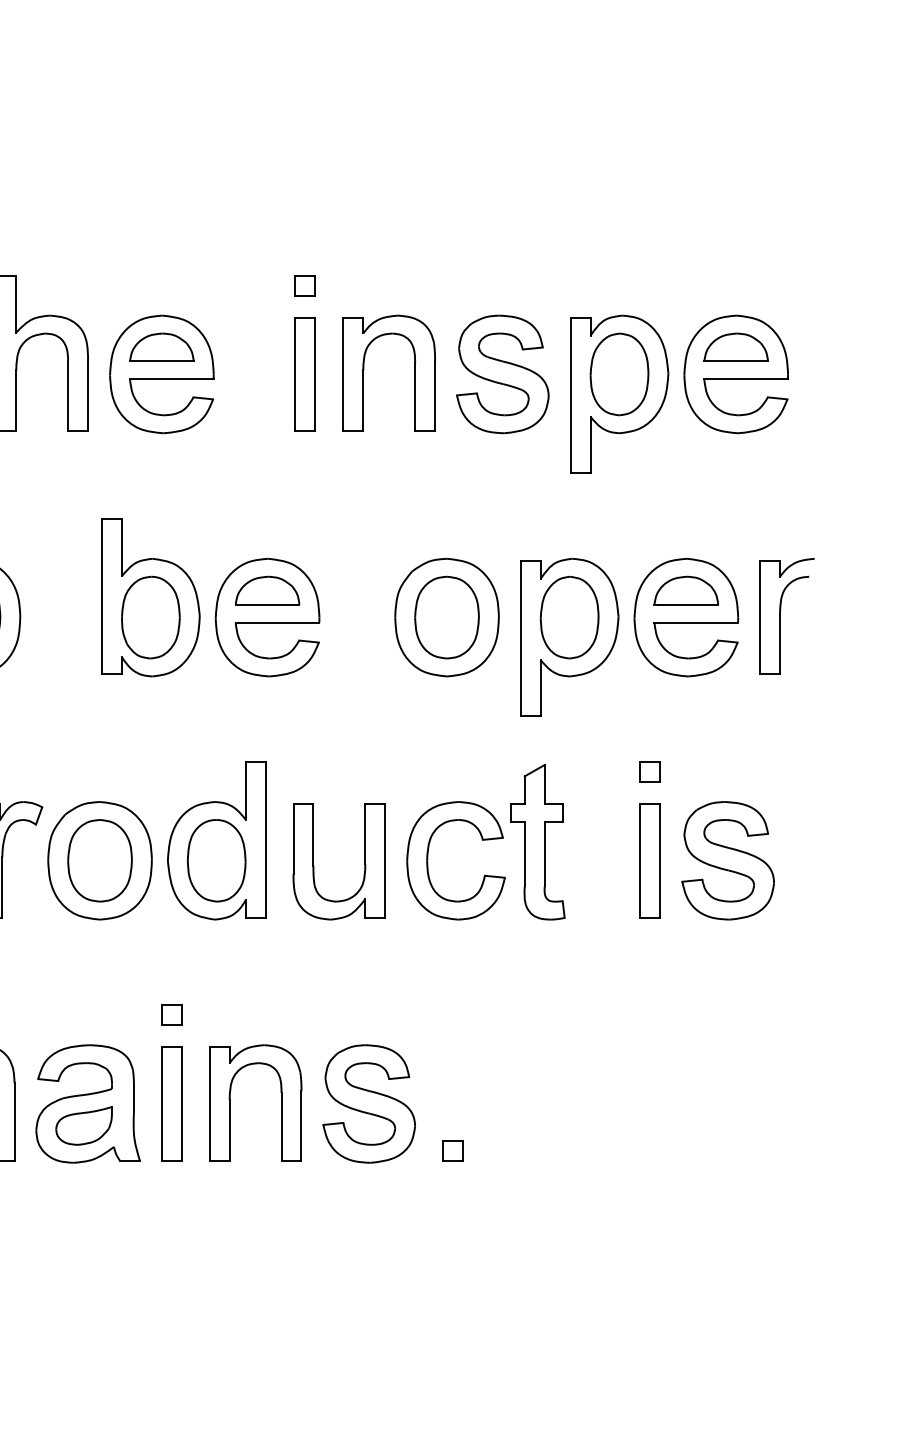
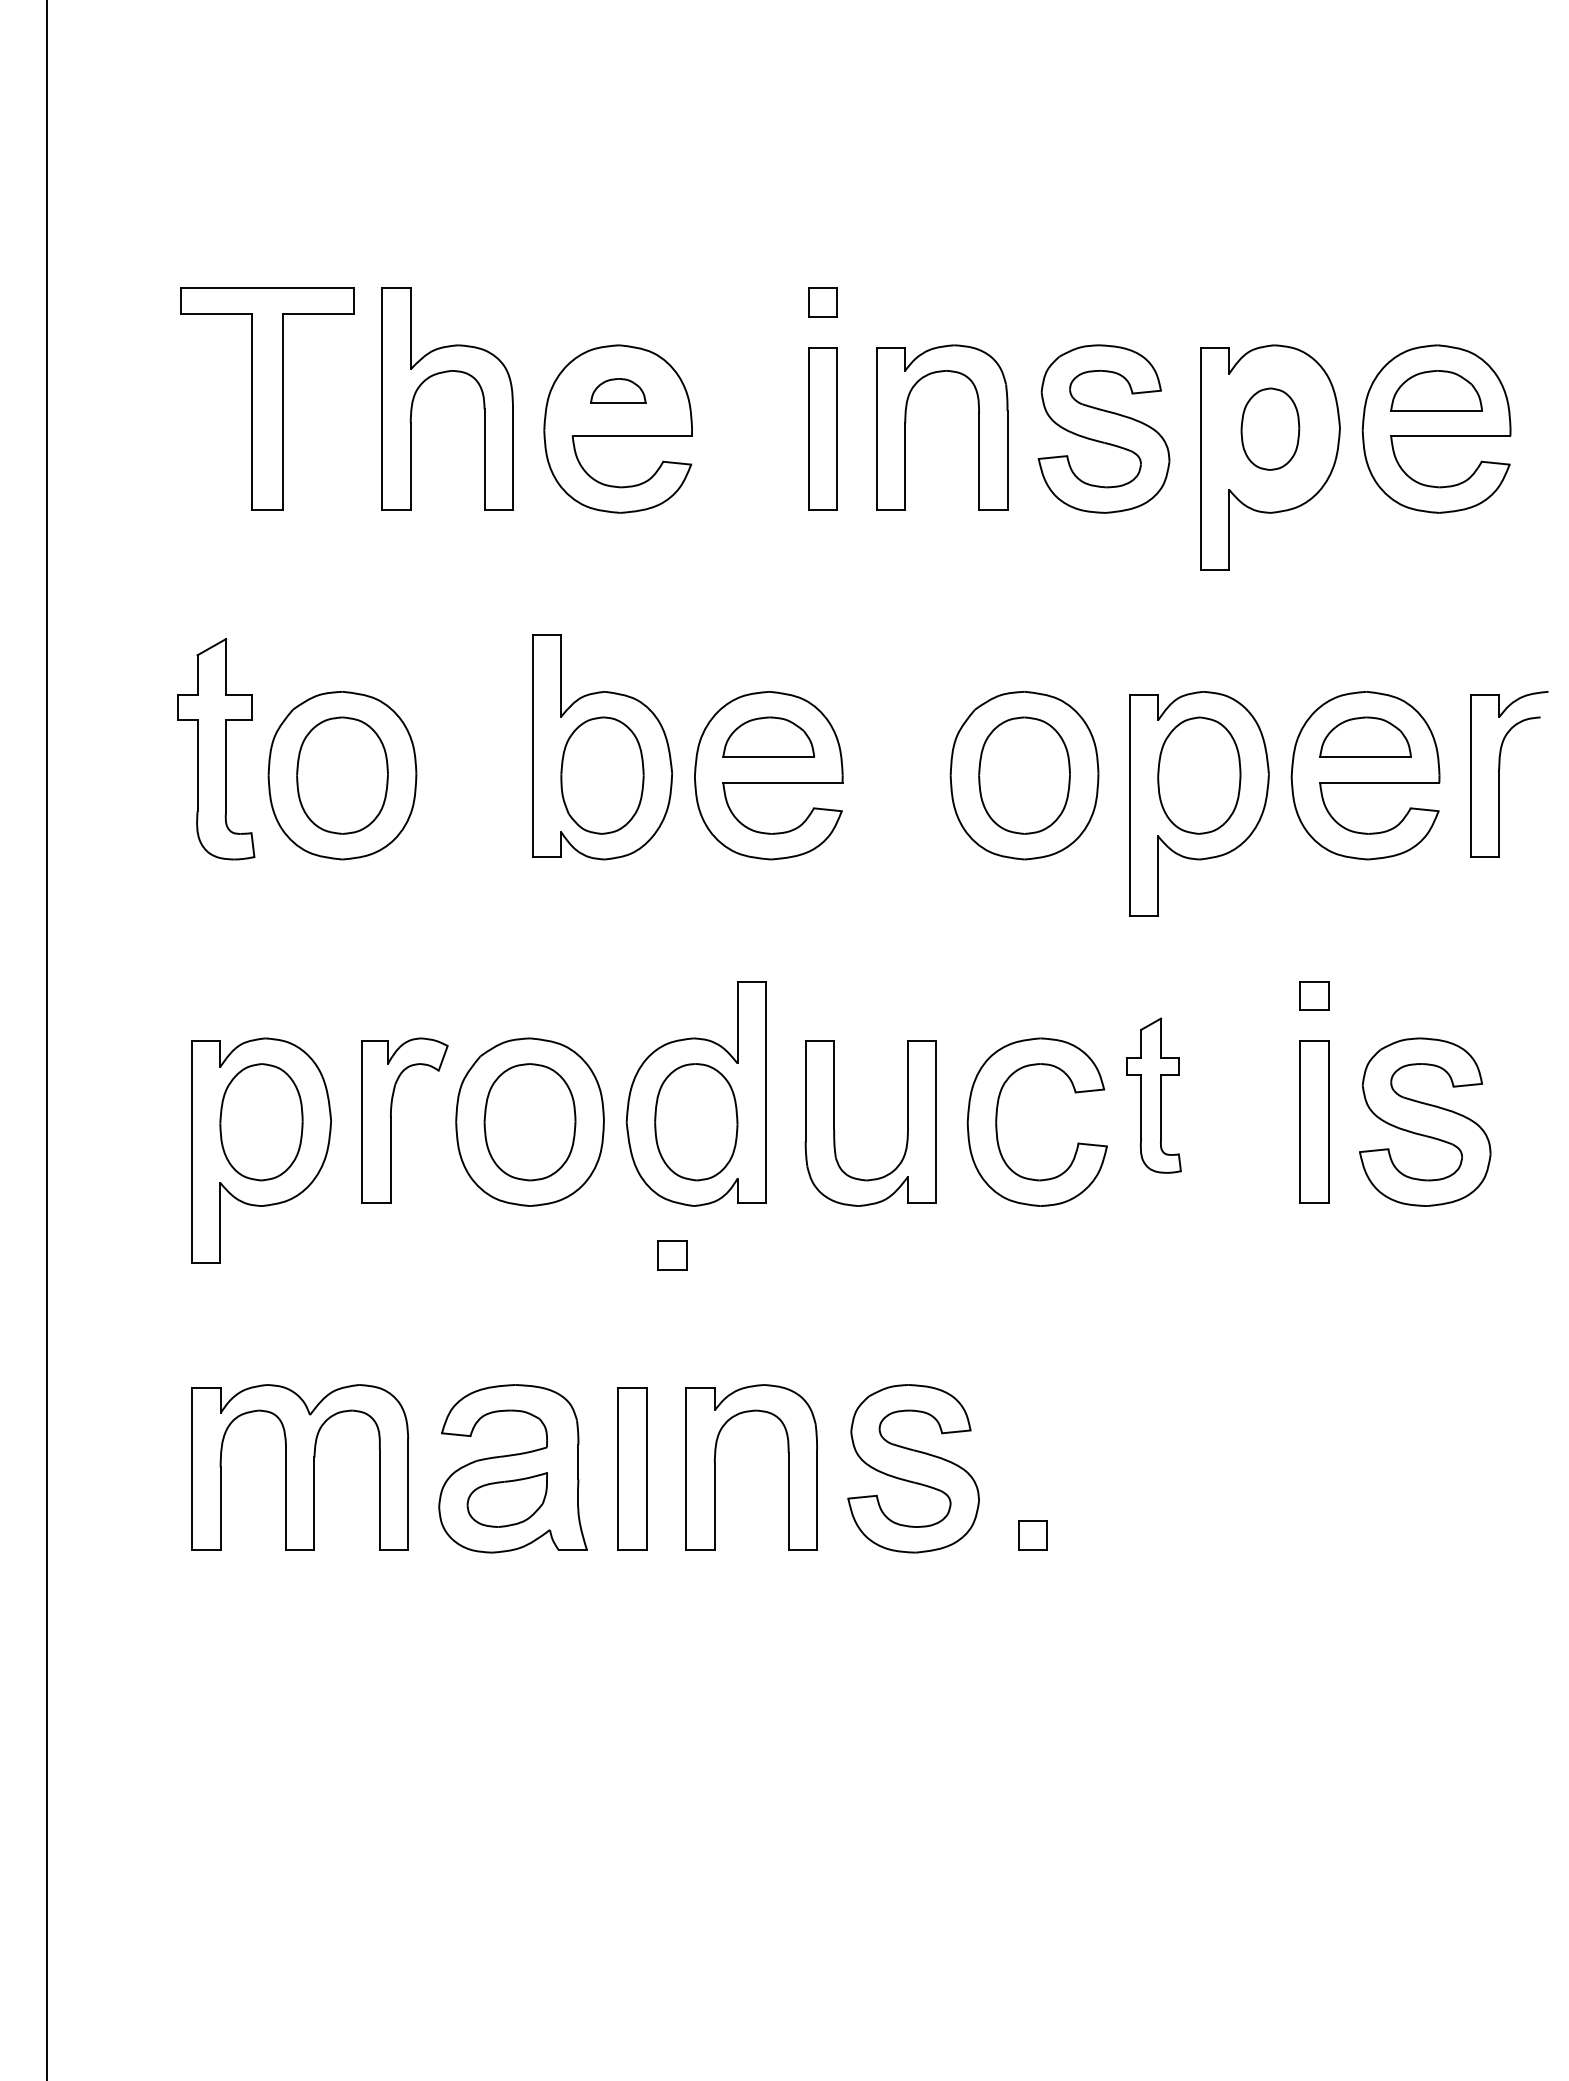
part: (162, 347) -> (618, 390), size x0.6
part: (619, 374) -> (1270, 429), size x0.7
part: (538, 842) -> (1154, 1095), size x0.7
part: (171, 1015) -> (672, 1255), moved

